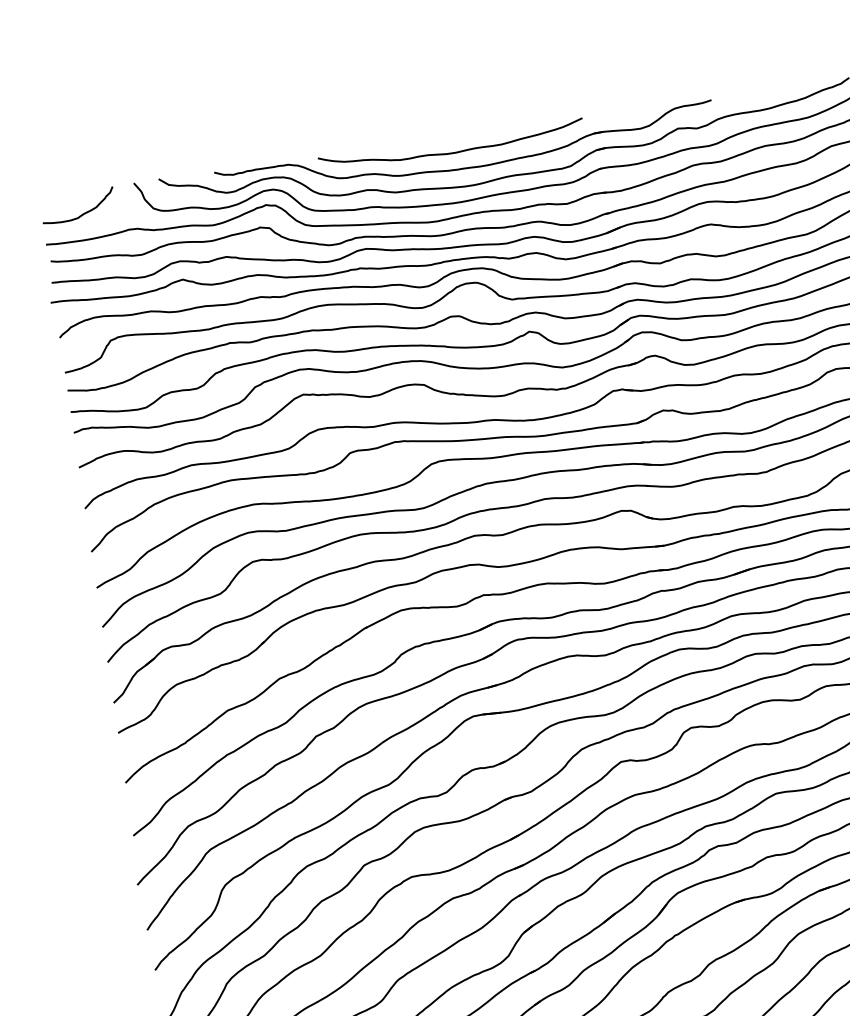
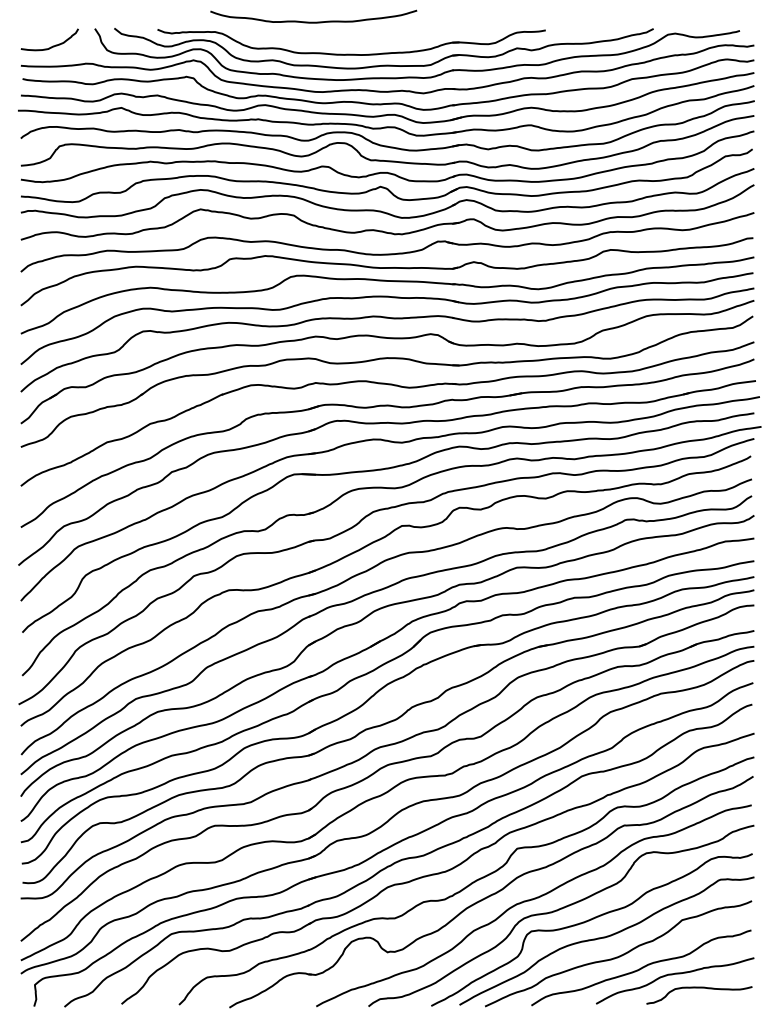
curve: (451, 151) -> (313, 21), moved

